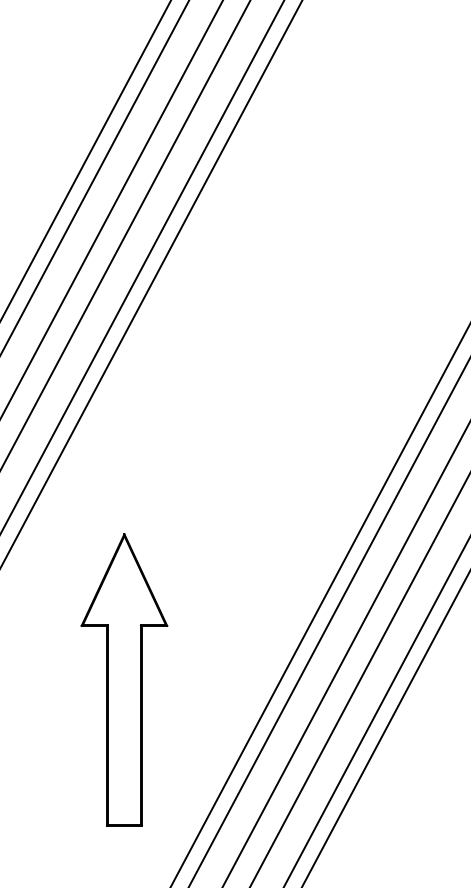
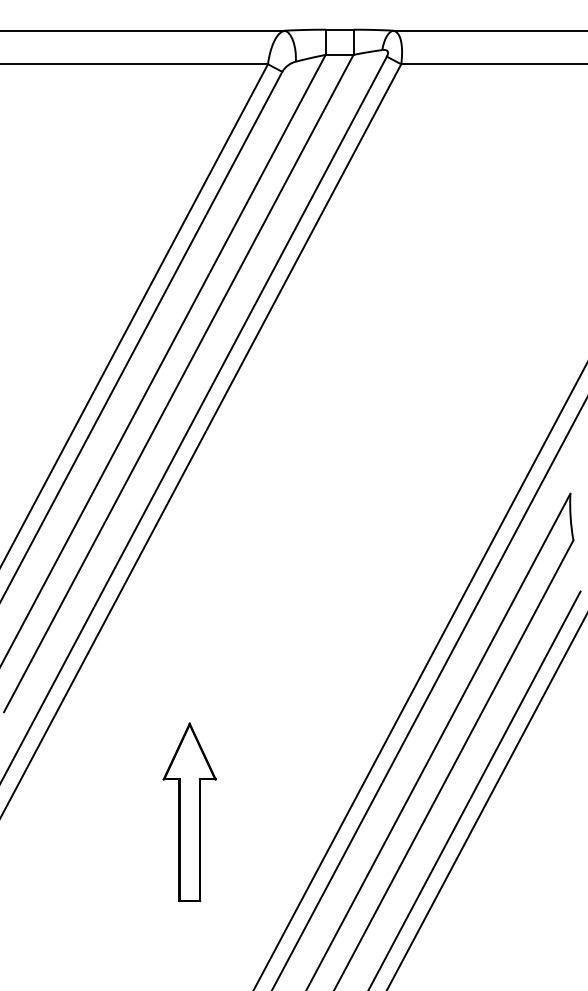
part: (124, 680) -> (189, 812), size x0.6

